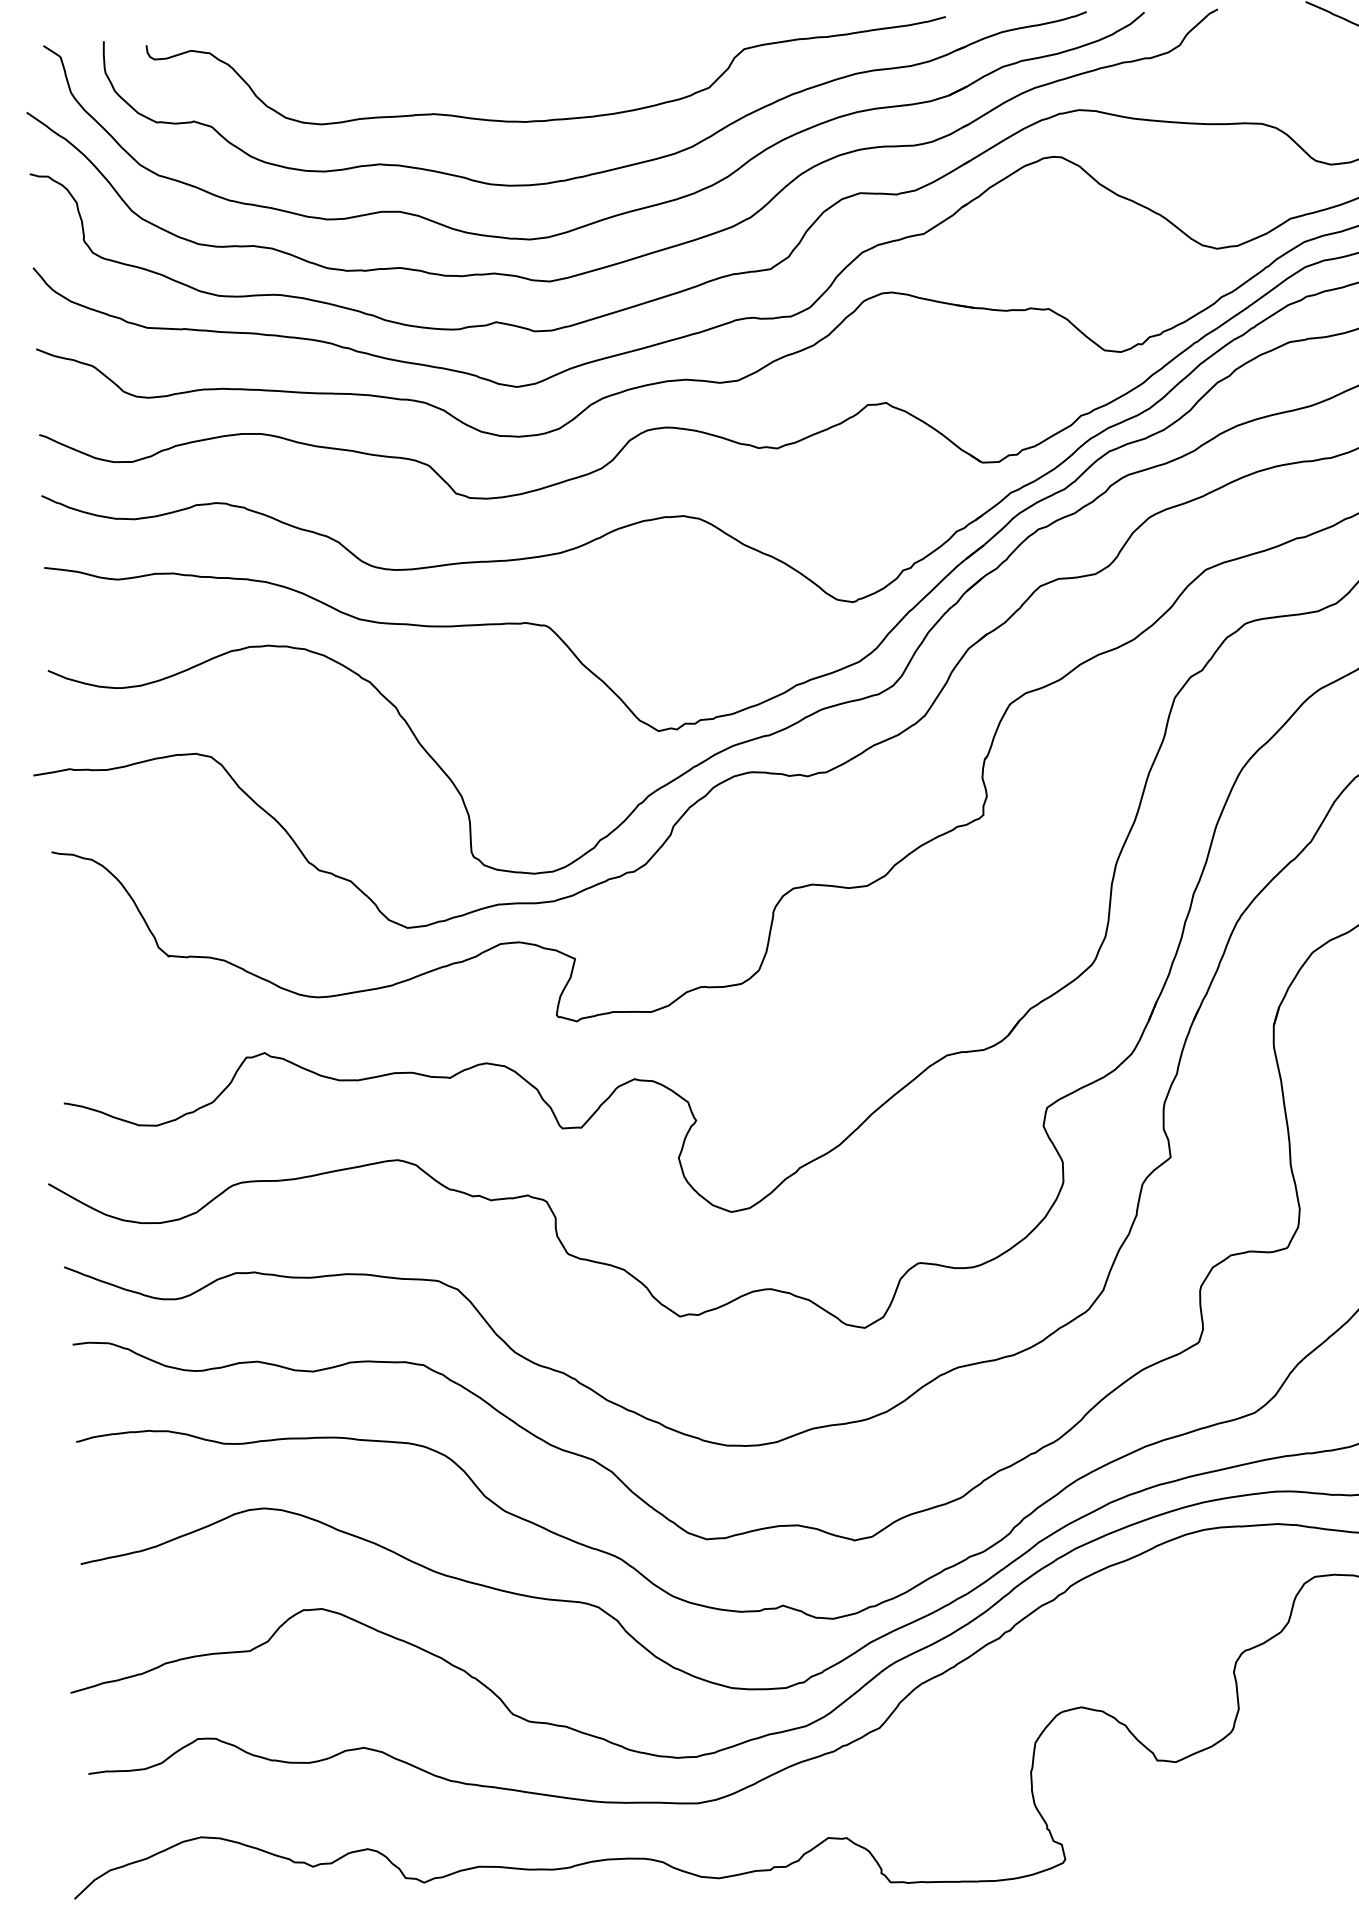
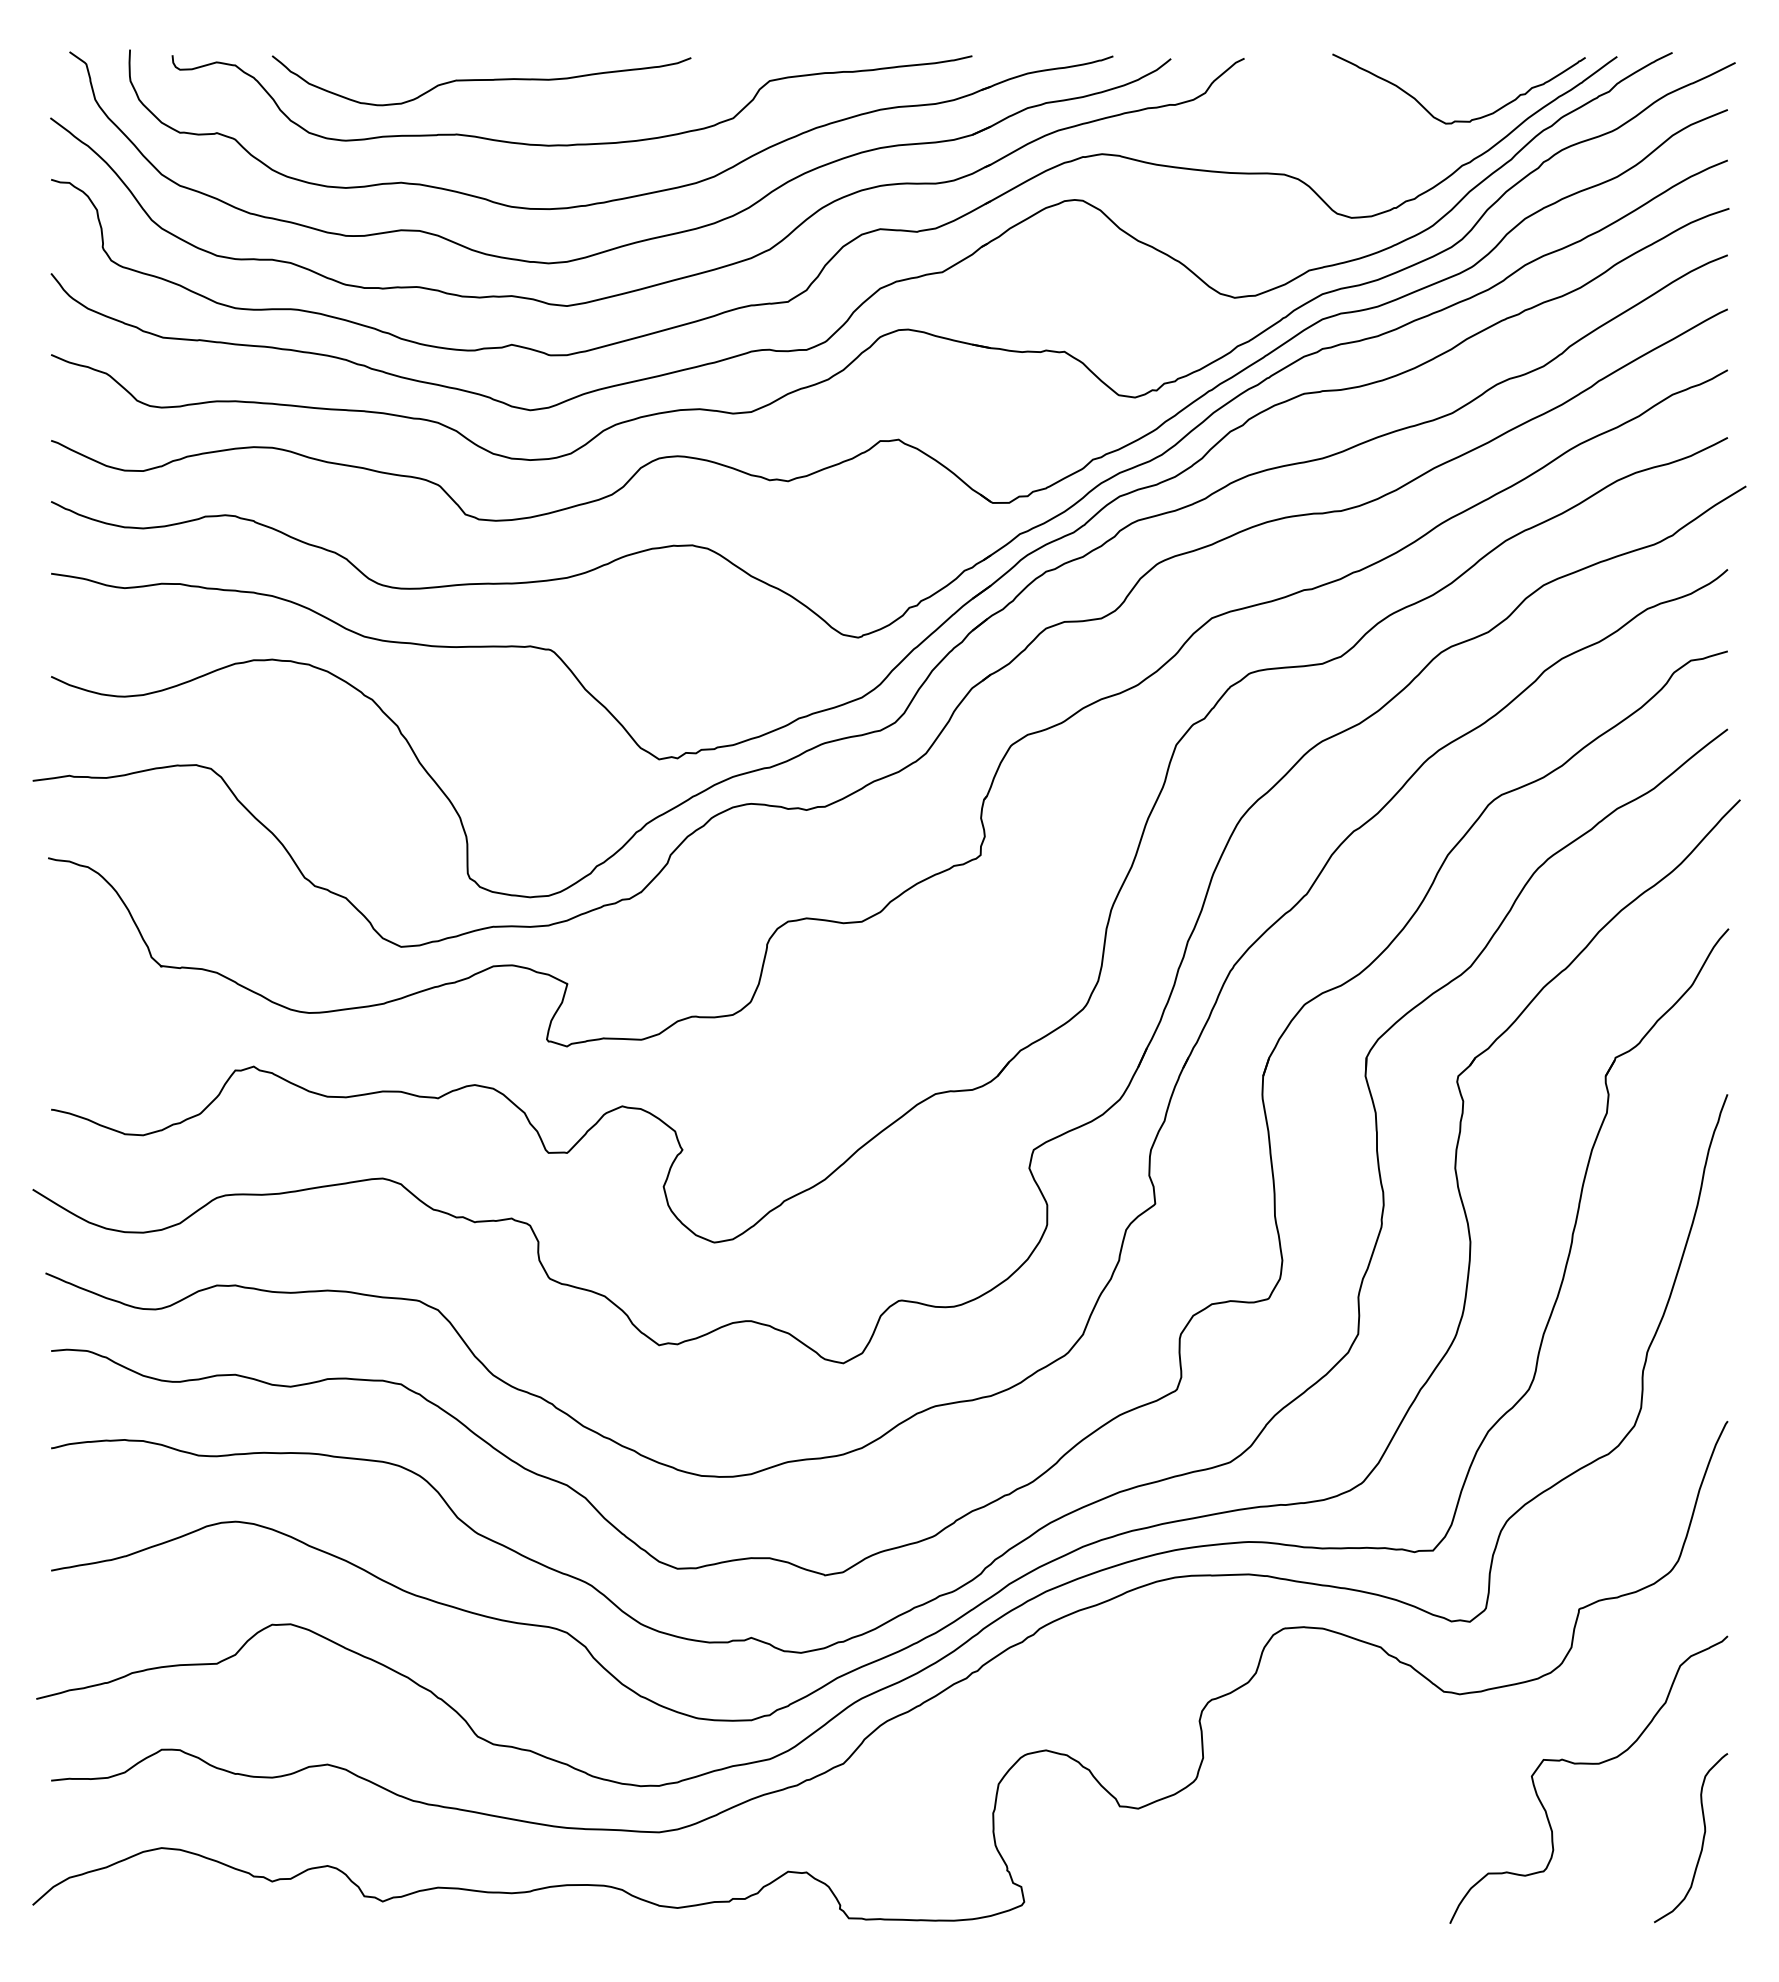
curve: (456, 59) -> (481, 80), added

